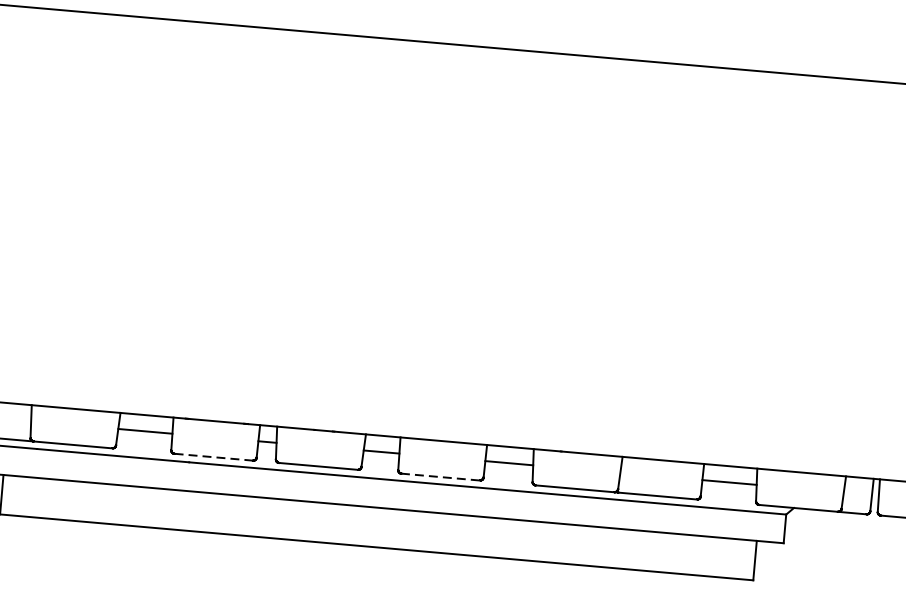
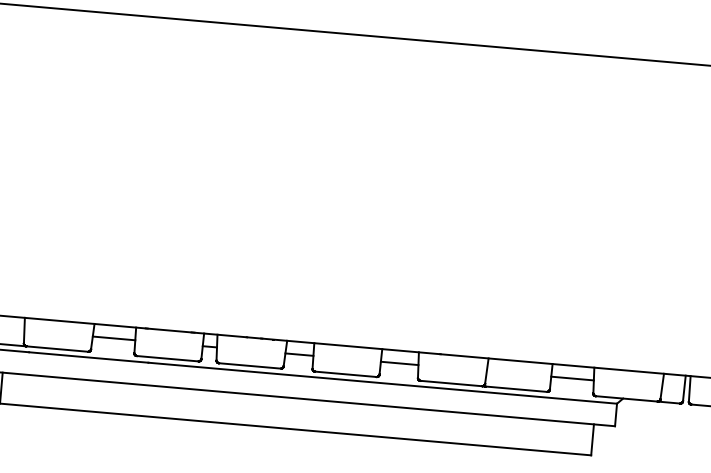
line: (213, 456) -> (167, 358), dashed -> solid
line: (440, 477) -> (345, 374), dashed -> solid

